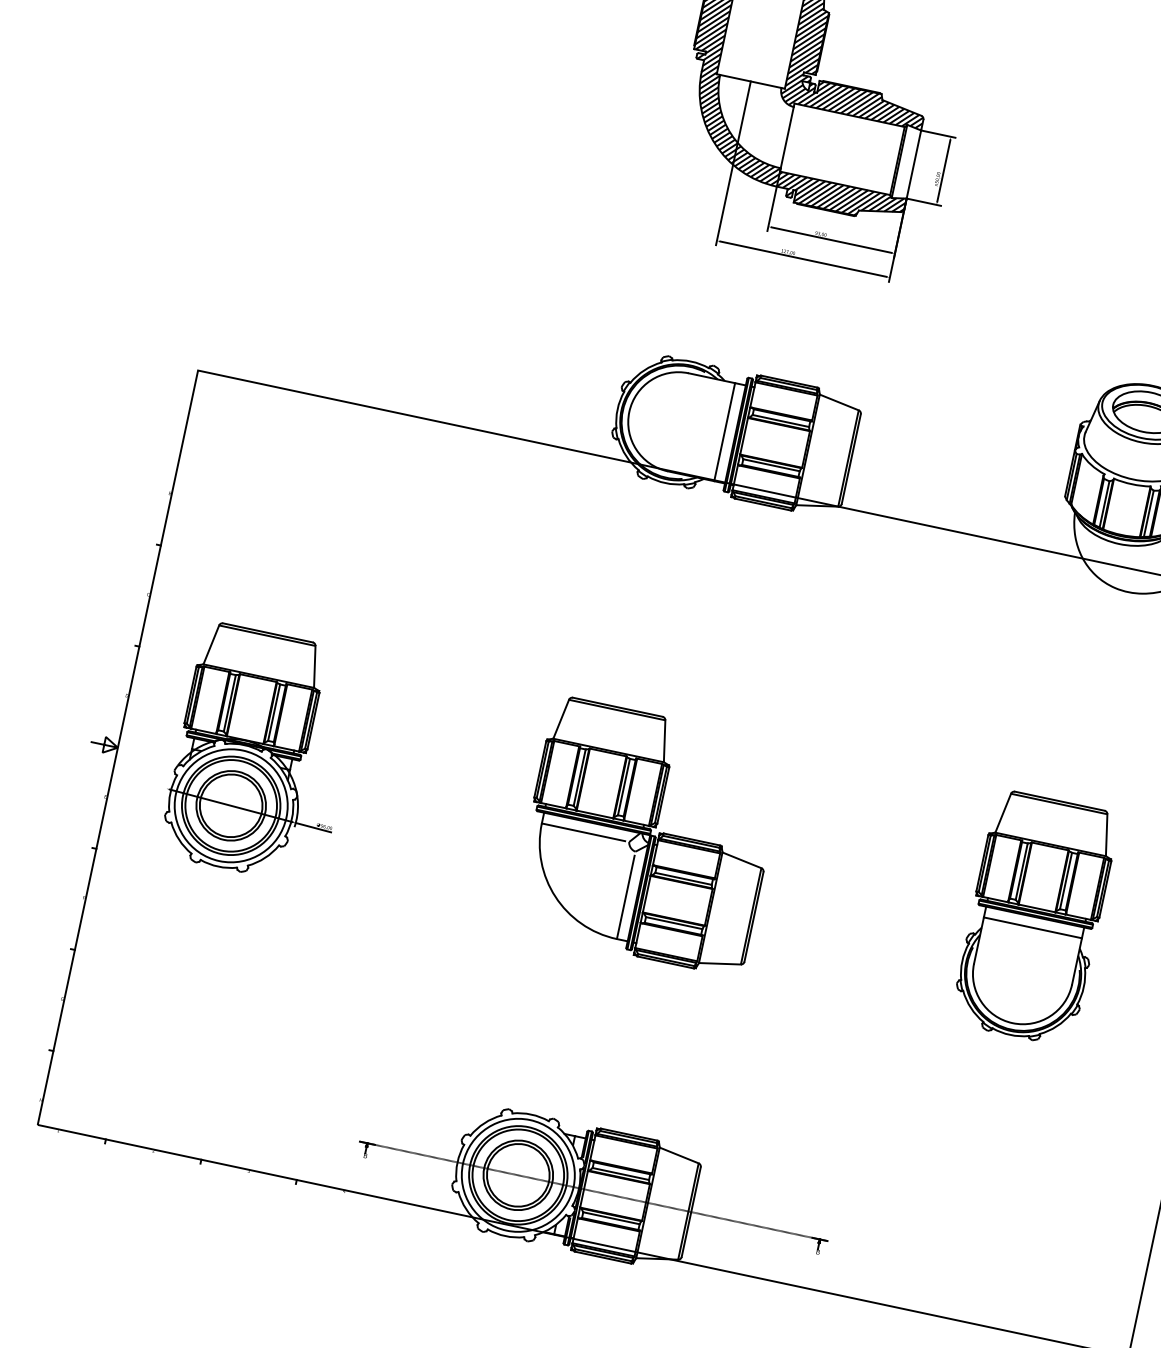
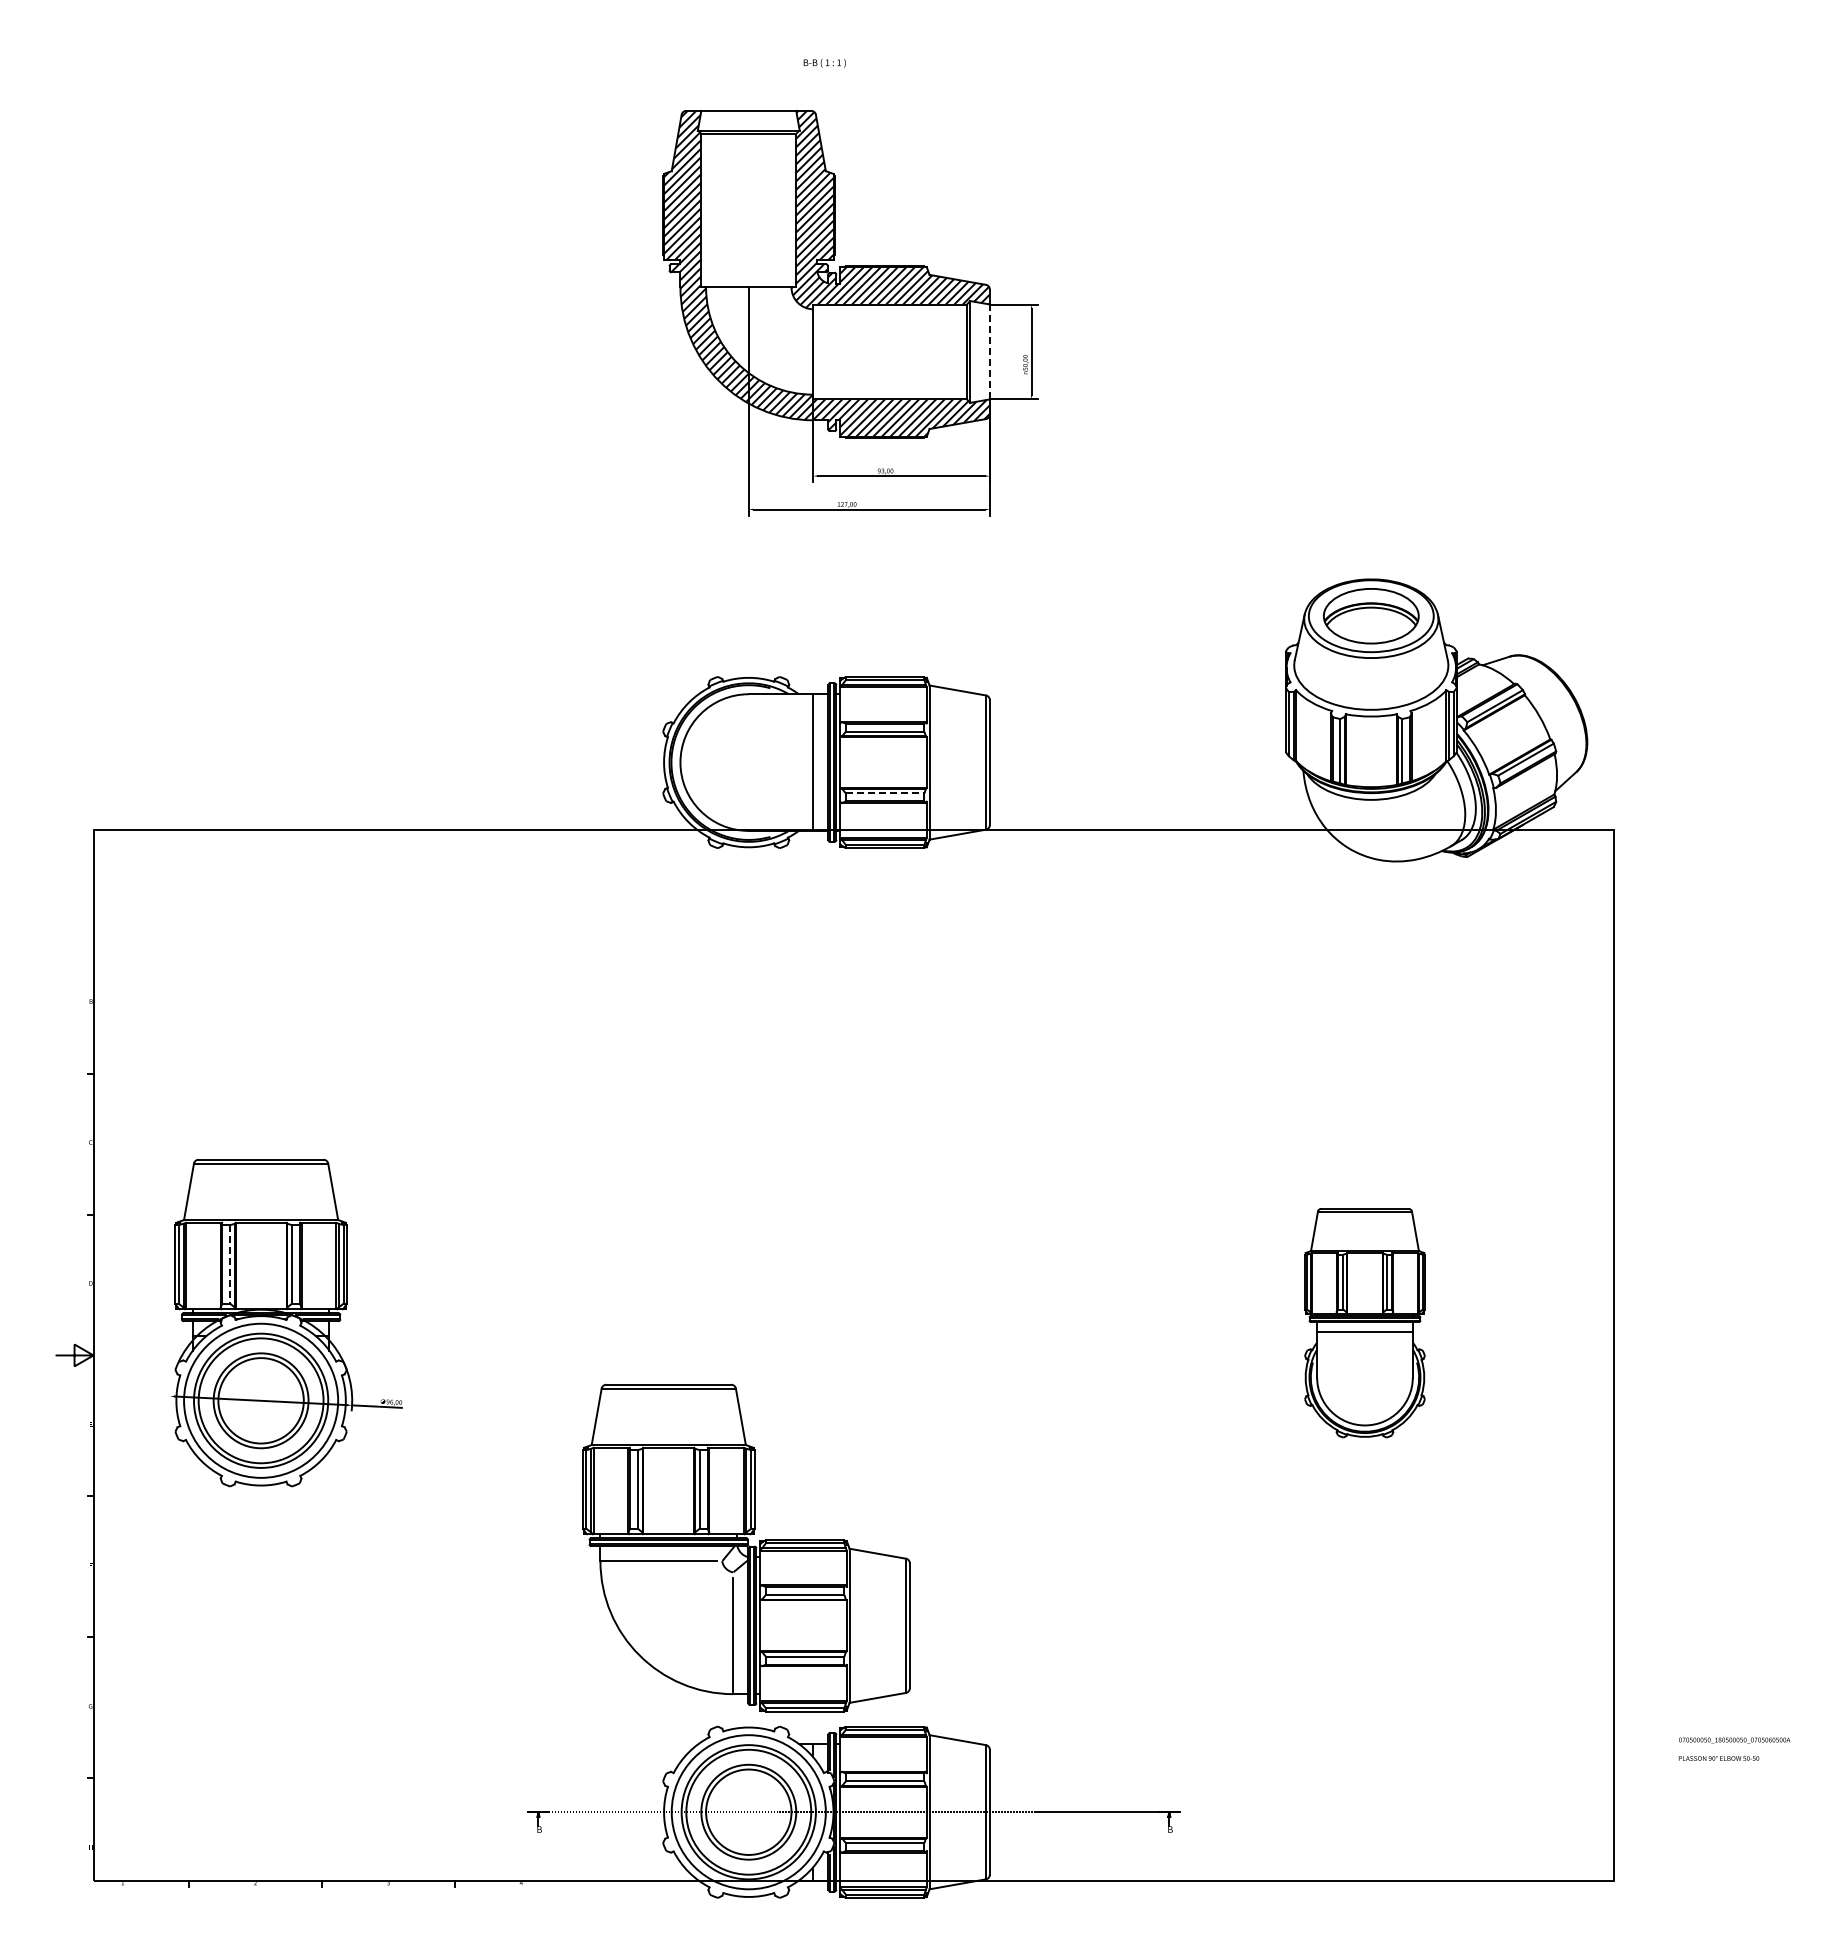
line: (913, 164) -> (989, 351), solid -> dashed
line: (771, 465) -> (885, 793), solid -> dashed
line: (230, 703) -> (230, 1264), solid -> dashed
part: (648, 835) -> (746, 1547), moved
part: (1034, 918) -> (1364, 1323), size x0.7

